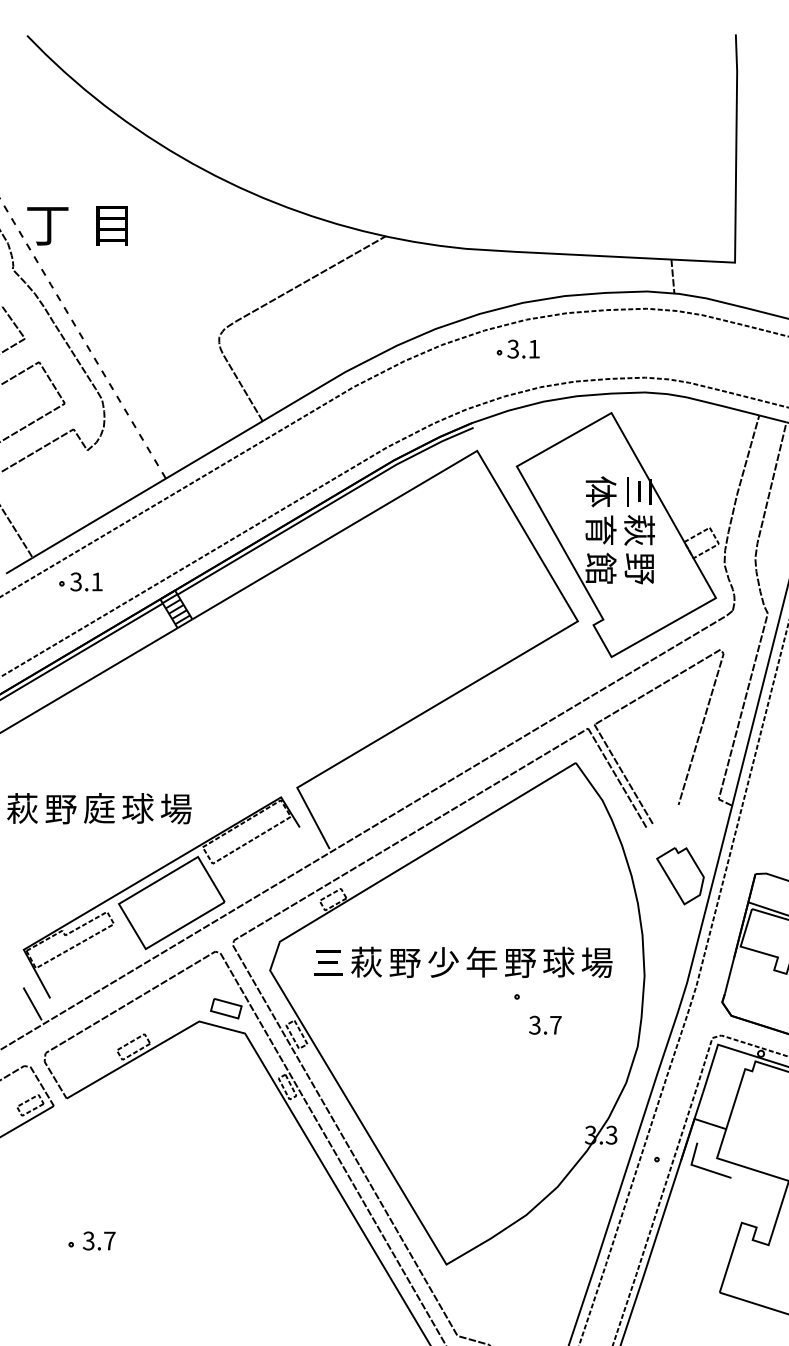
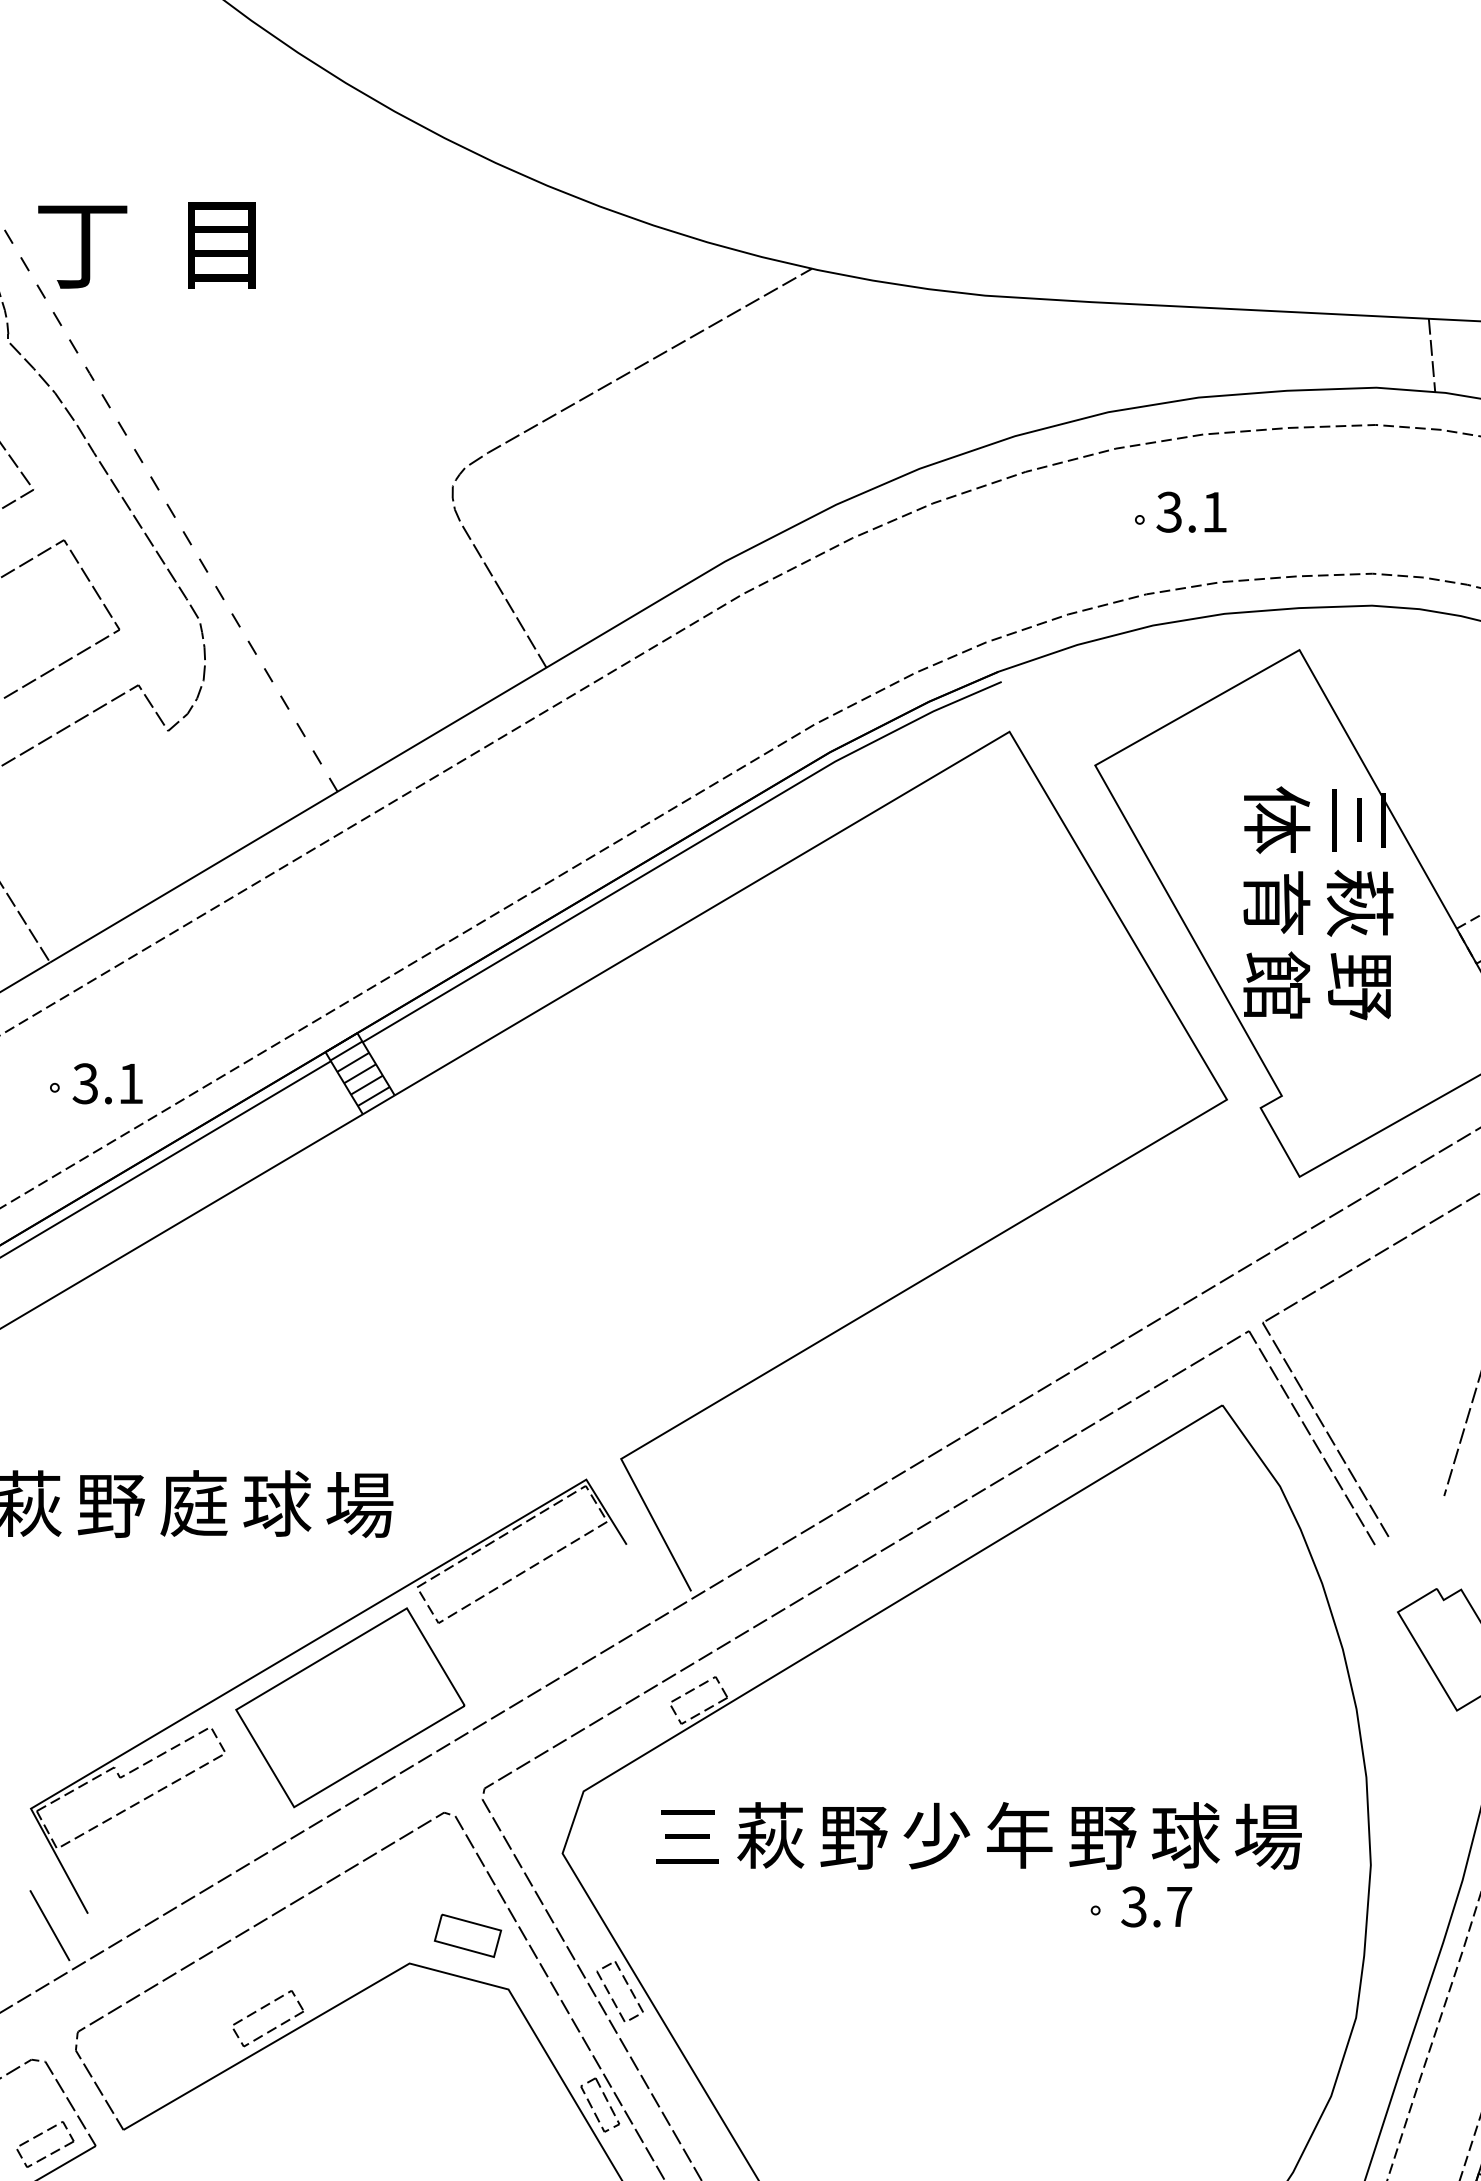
part: (517, 348) -> (1178, 510), moved
part: (80, 581) -> (94, 1082), moved
text: (545, 1024) -> (1156, 1905), moved

